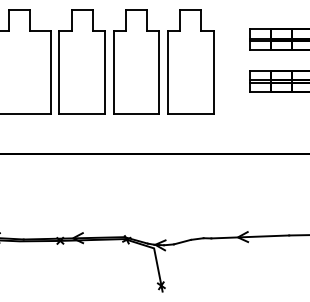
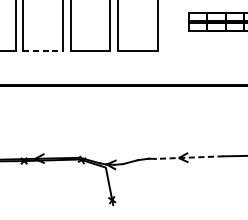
line: (82, 114) -> (43, 50), solid -> dashed
line: (250, 236) -> (189, 157), solid -> dashed

